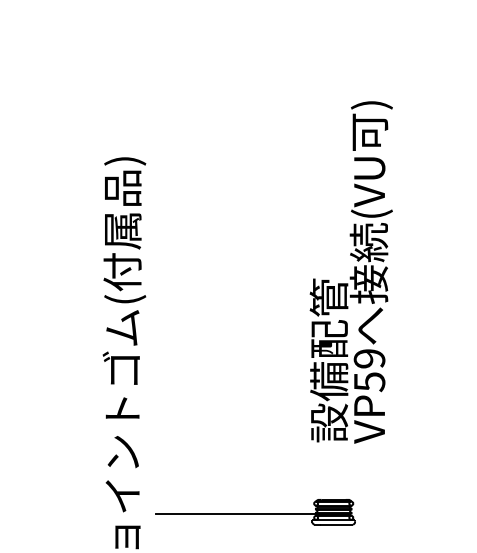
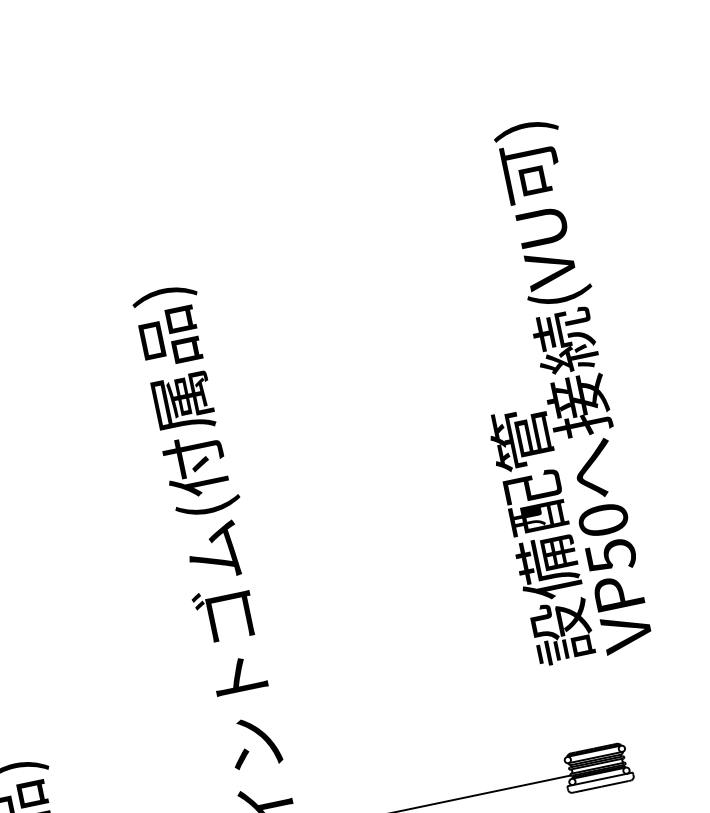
text: (369, 358) -> (603, 519), VP59 -> VP50

